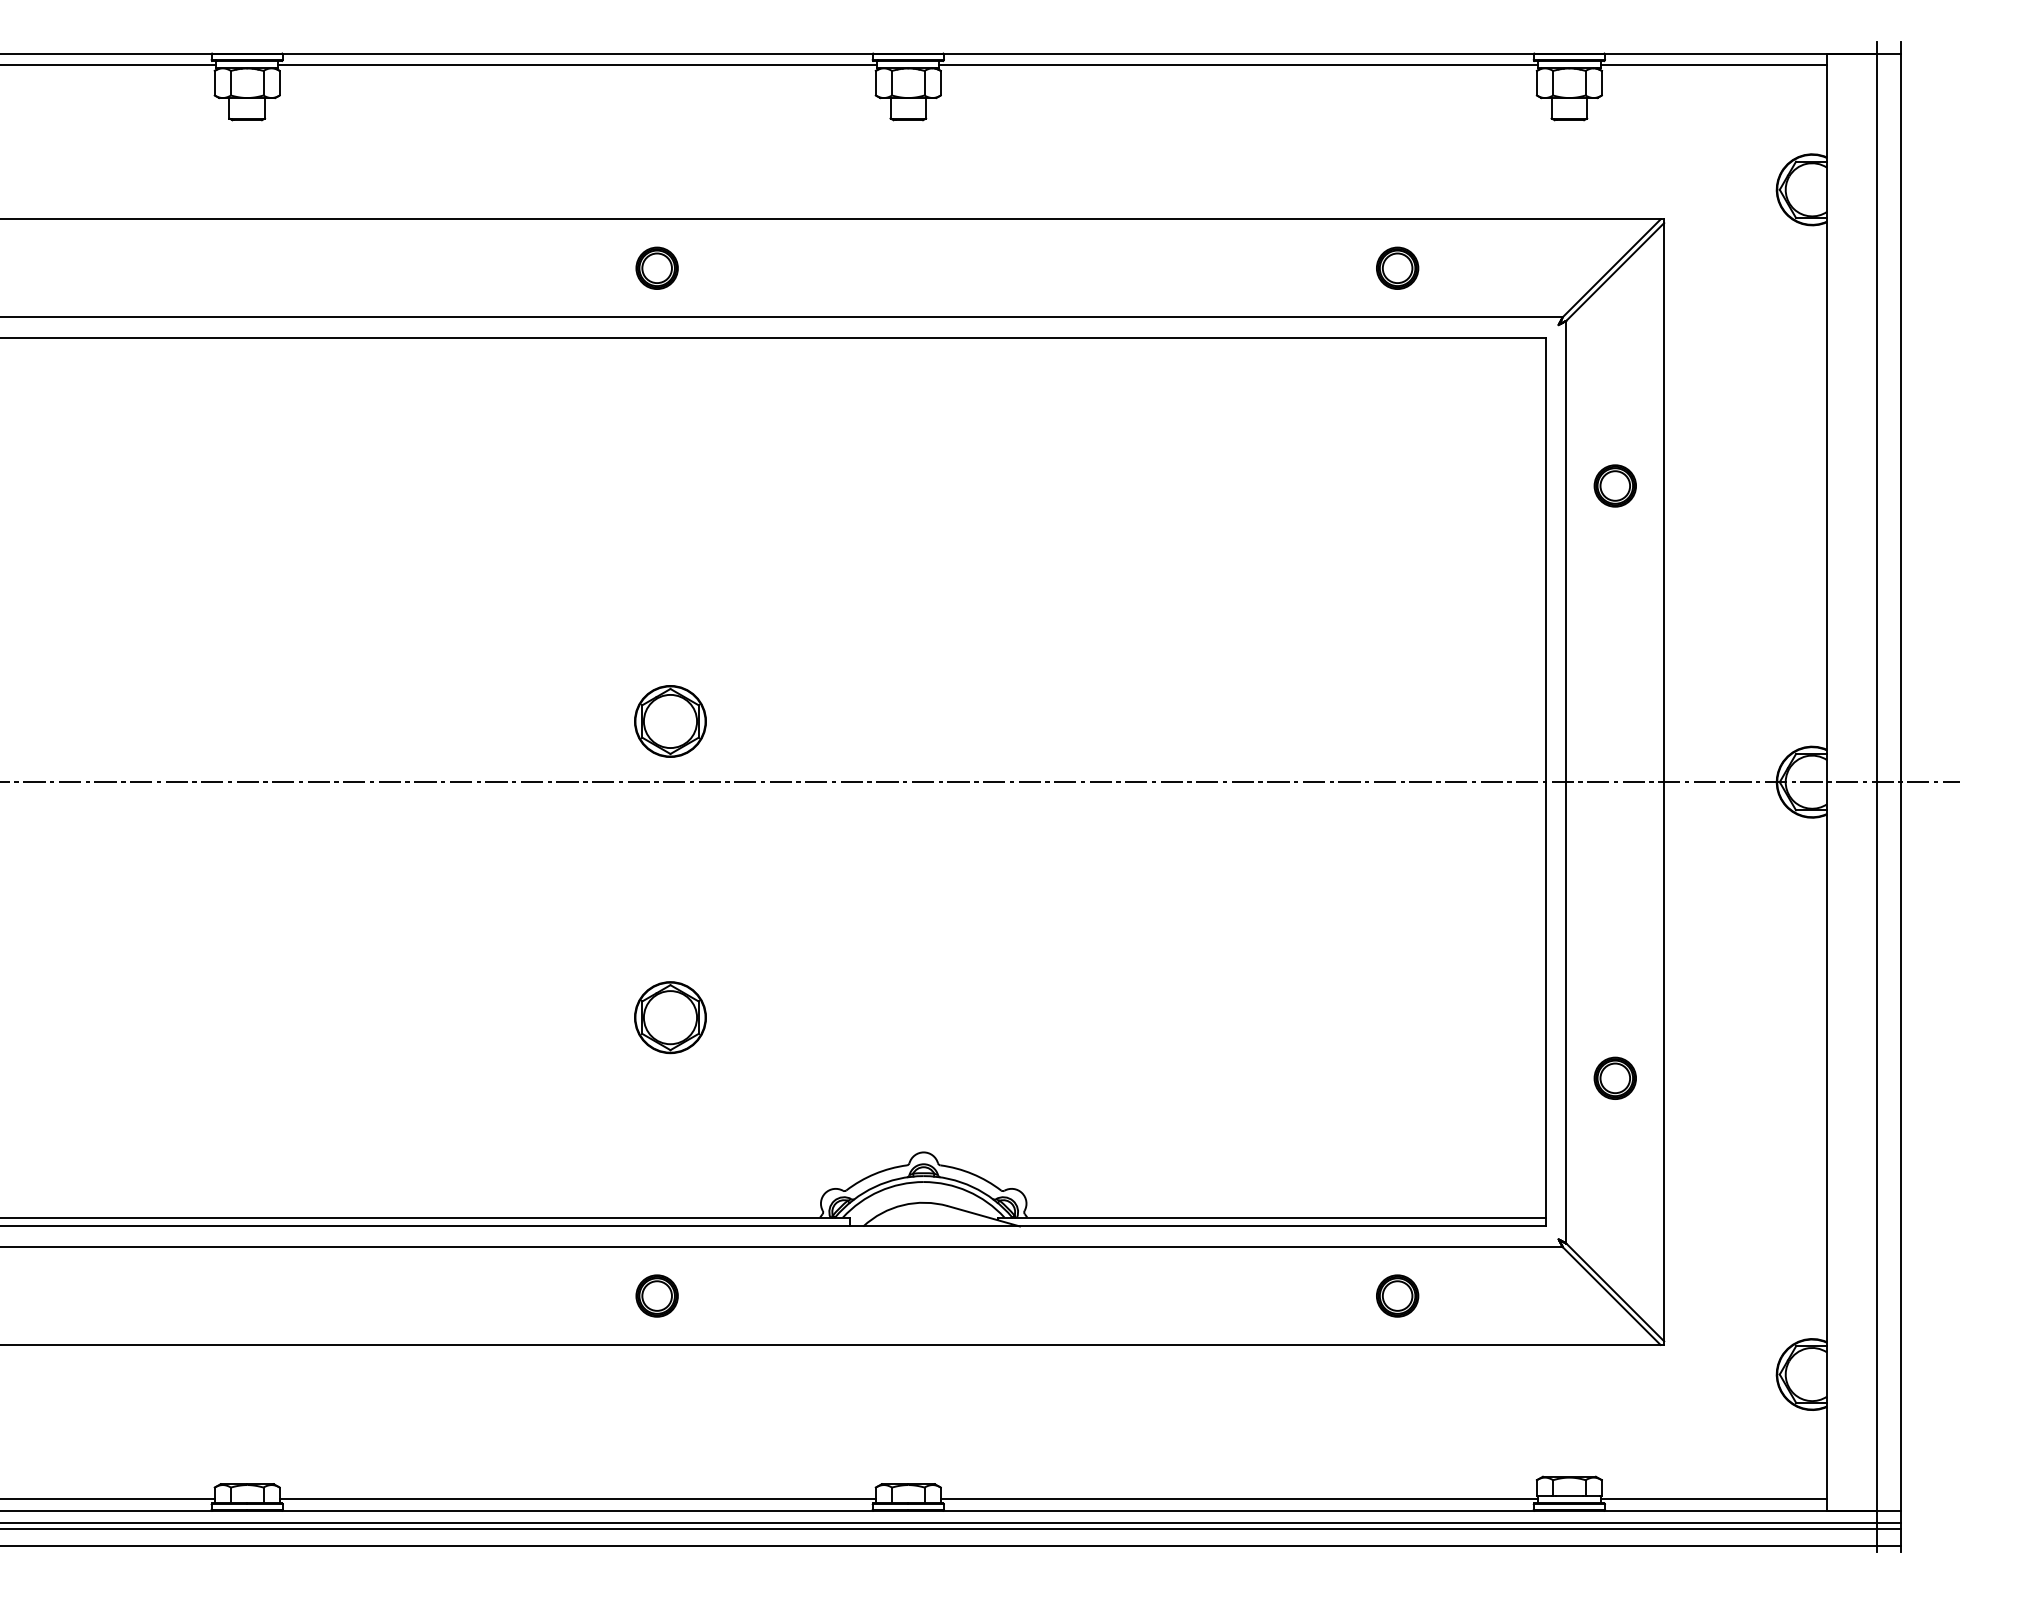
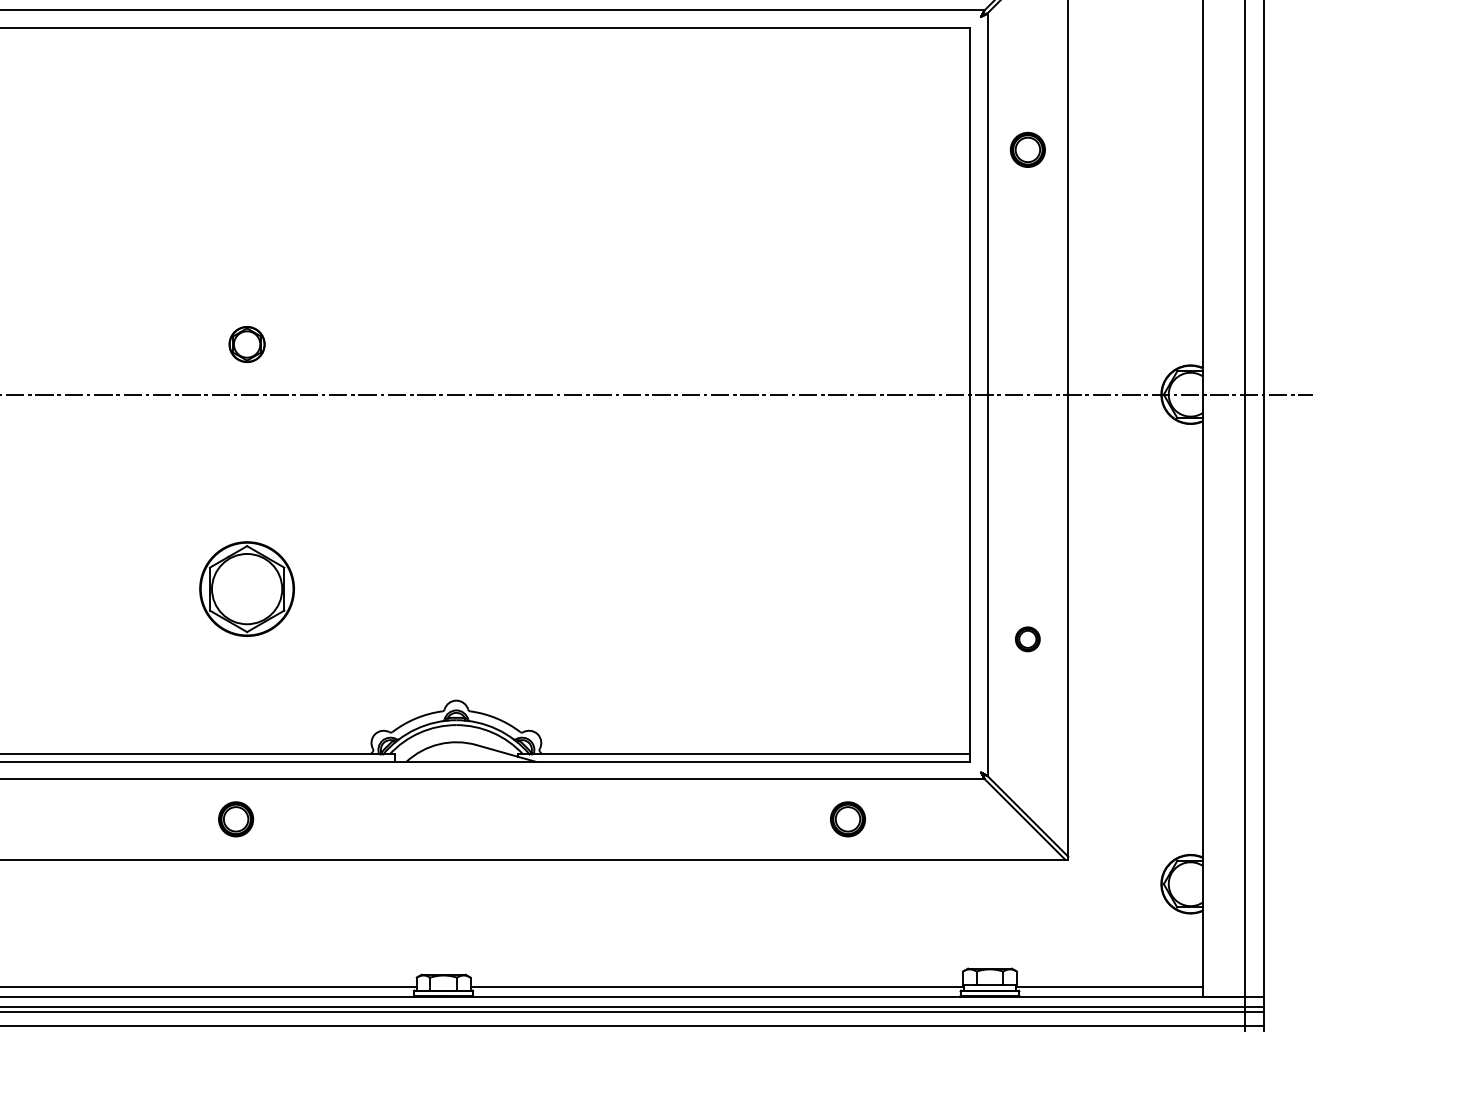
part: (670, 721) -> (247, 344), size x0.6
part: (670, 1017) -> (247, 589), size x1.6
part: (1614, 1077) -> (1027, 638), size x0.7

